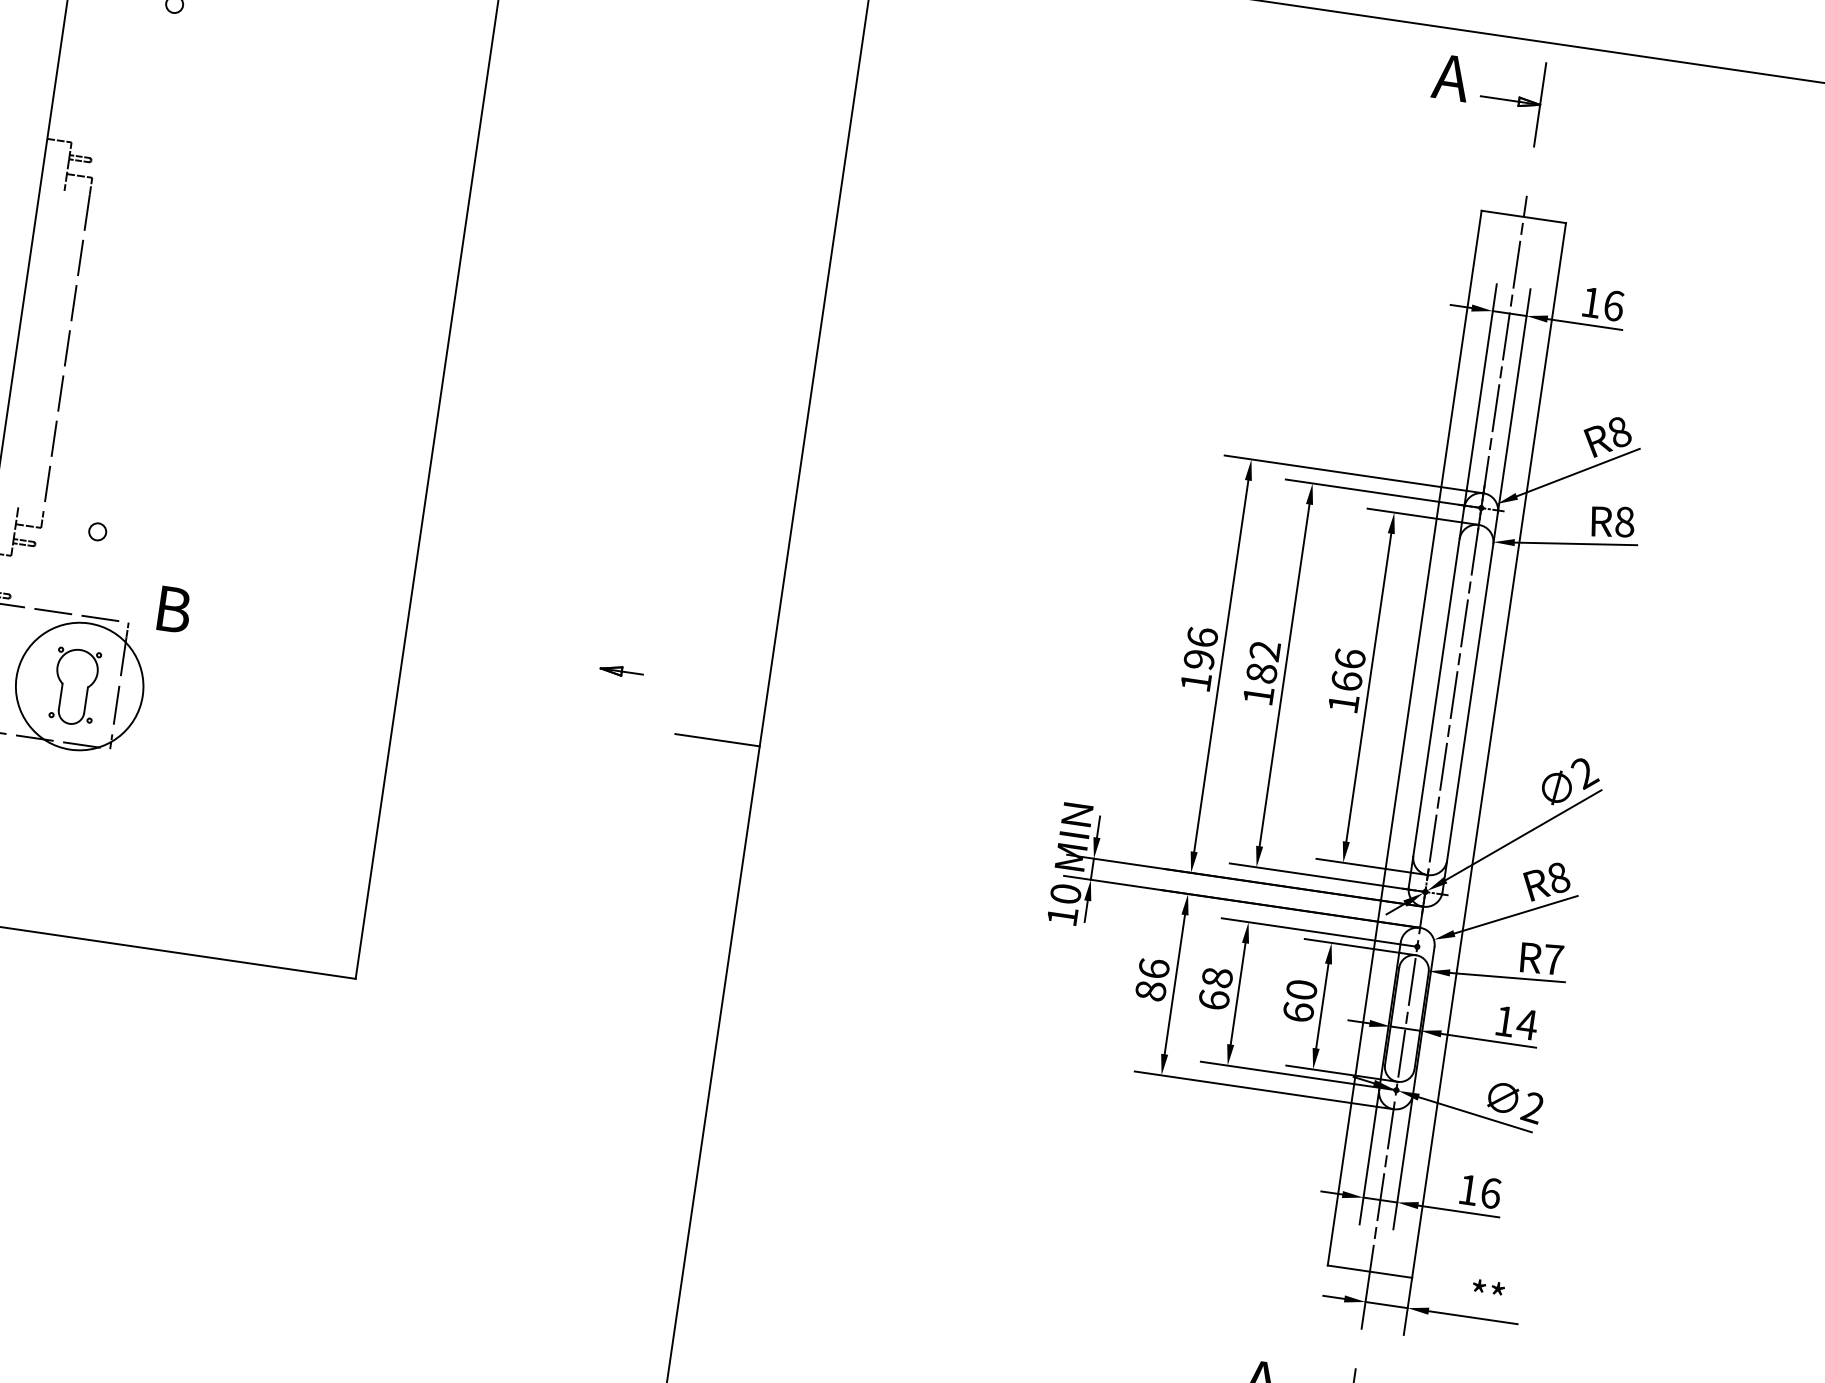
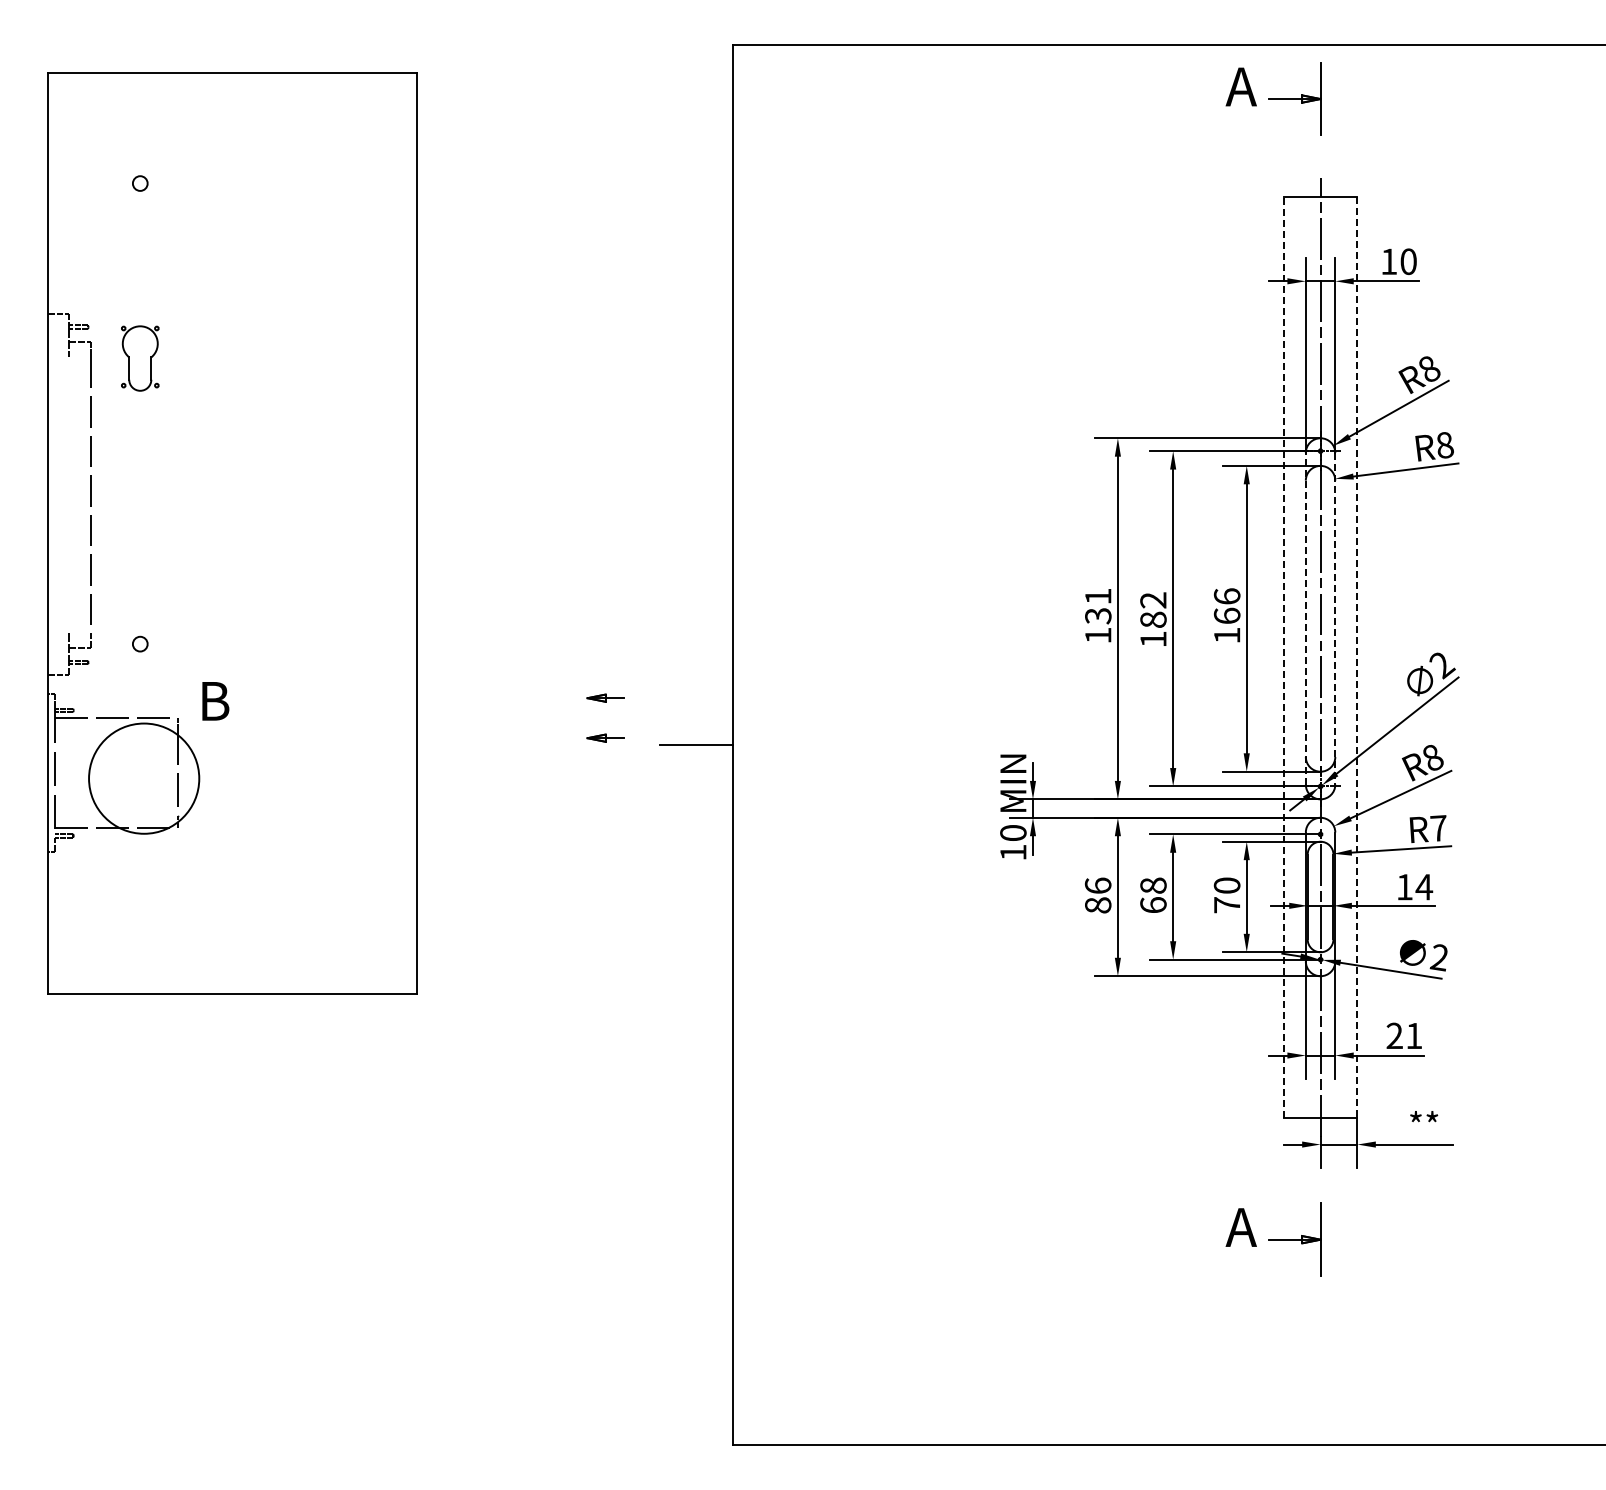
text: (1613, 305) -> (1408, 261), 16 -> 10
text: (1201, 648) -> (1098, 606), 196 -> 131
part: (75, 686) -> (140, 358), moved
line: (1436, 697) -> (1305, 618), solid -> dashed
line: (1470, 702) -> (1335, 618), solid -> dashed
part: (614, 716) -> (605, 737), added
line: (1404, 738) -> (1283, 657), solid -> dashed
line: (1489, 750) -> (1357, 657), solid -> dashed
text: (1297, 1012) -> (1226, 905), 60 -> 70
text: (1479, 1191) -> (1404, 1035), 16 -> 21

